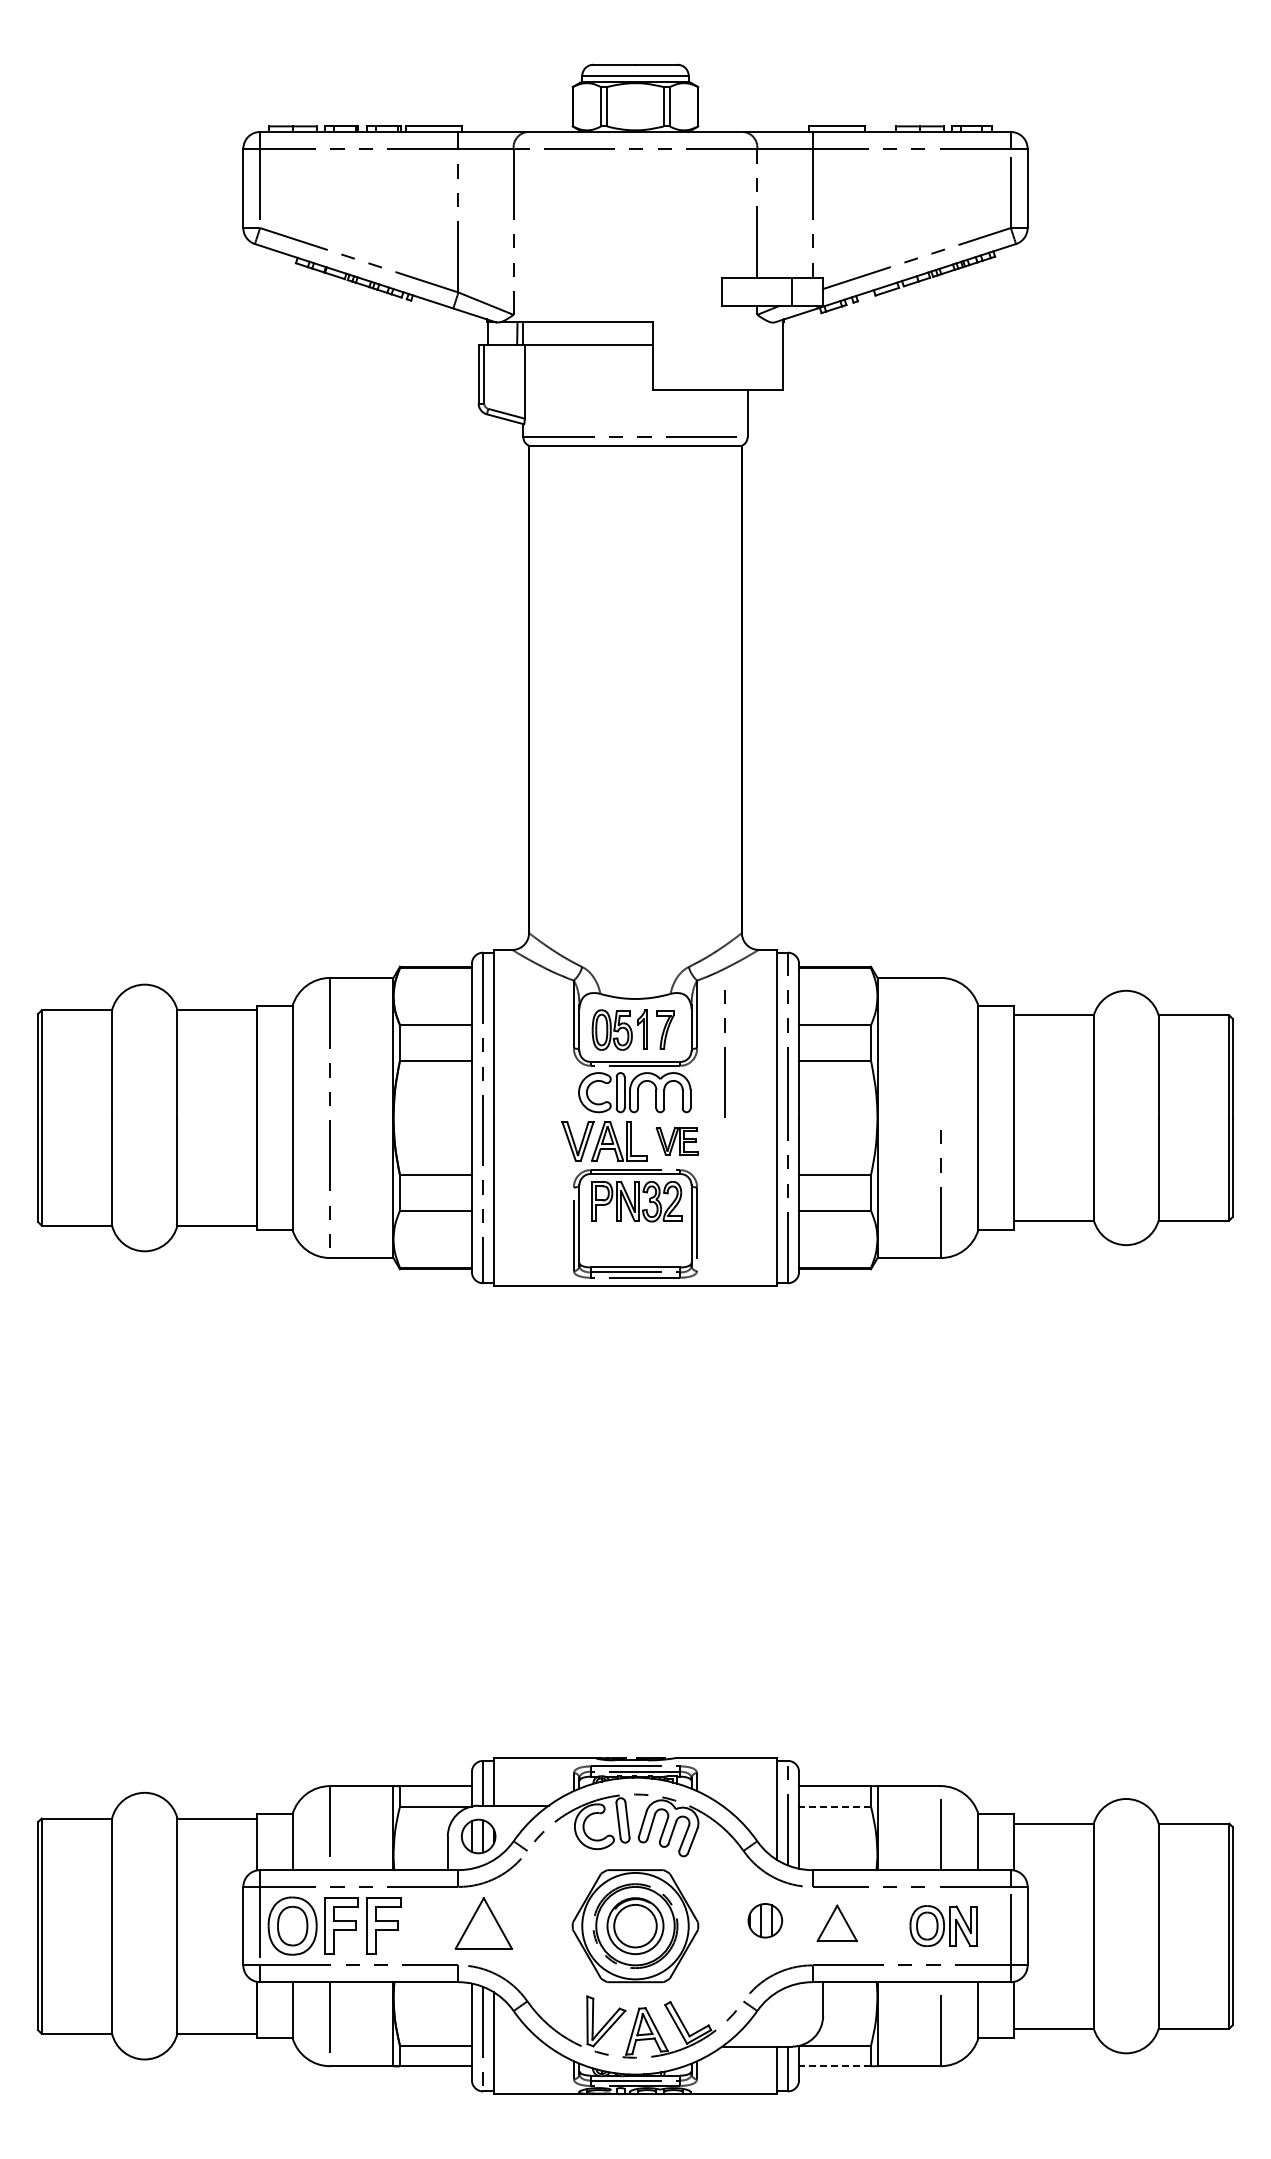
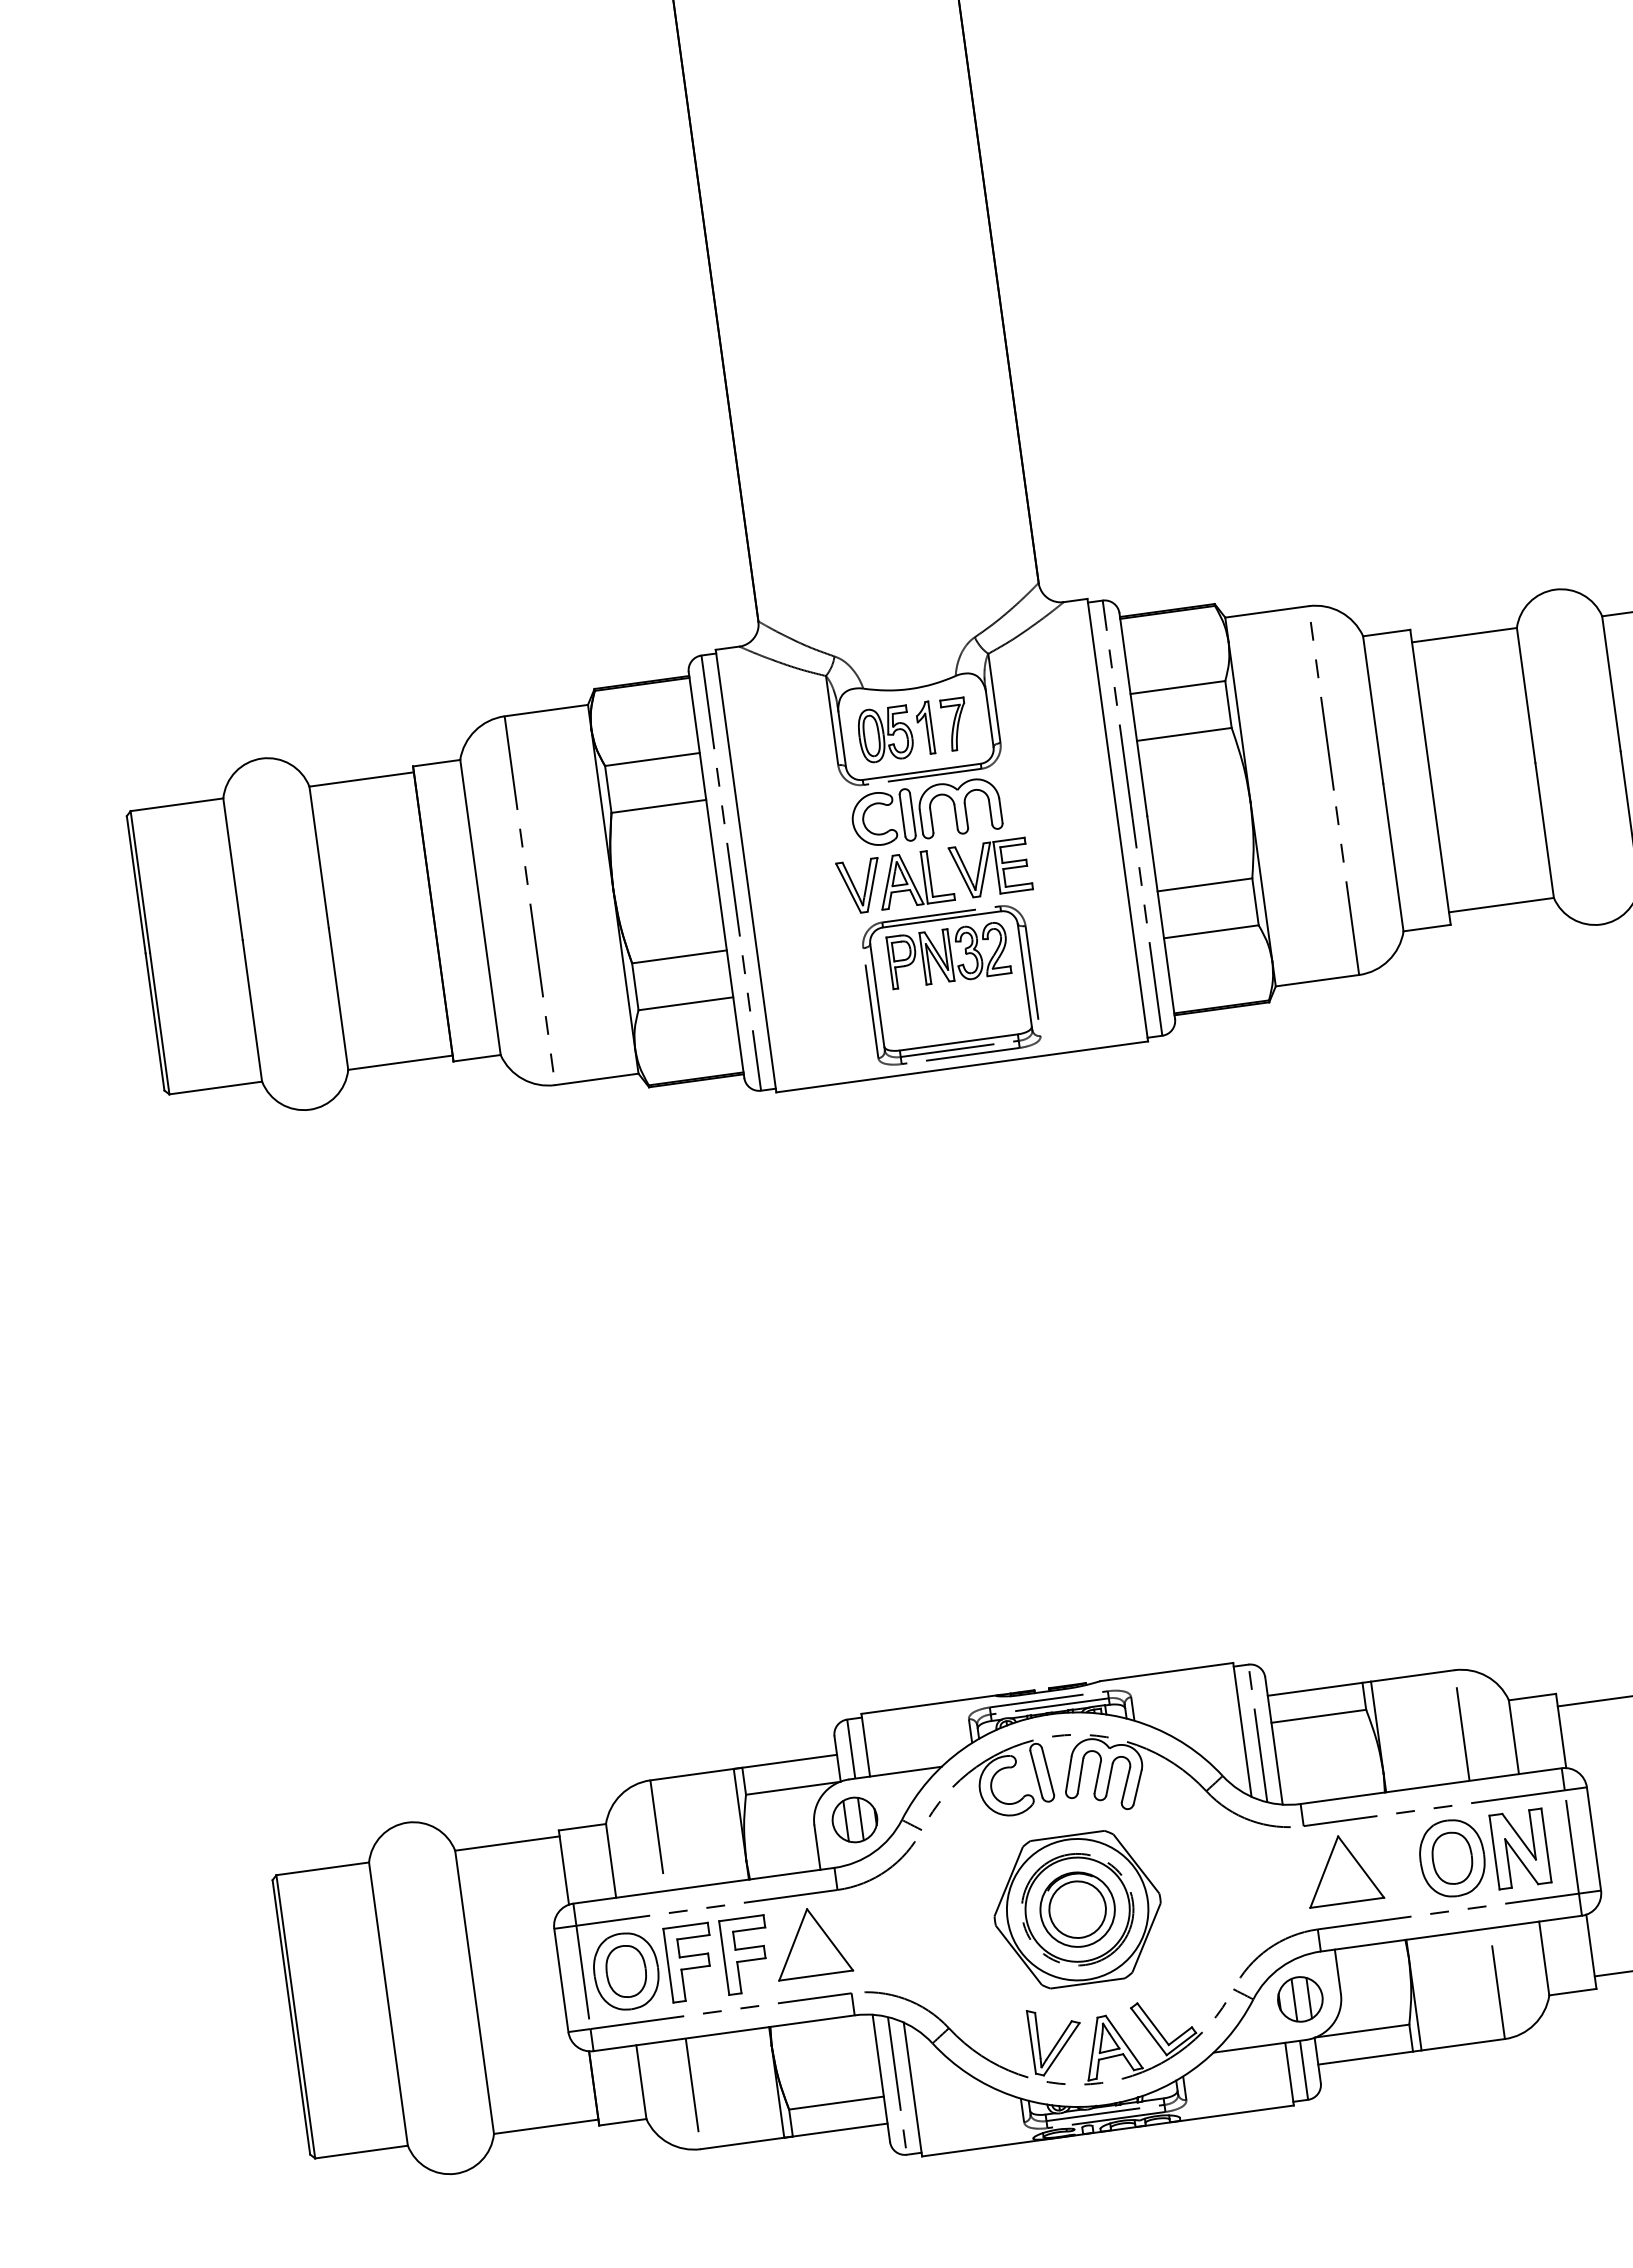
line: (724, 1053) -> (1321, 705), moved
part: (676, 1141) -> (990, 869), size x1.43
line: (835, 1806) -> (1319, 1716), dashed -> solid
part: (765, 1920) -> (1300, 1999), moved
part: (483, 1923) -> (811, 1942), moved
part: (837, 1923) -> (1343, 1869), size x1.43
part: (943, 1925) -> (1483, 1853), size x1.43
line: (835, 2066) -> (1366, 2058), dashed -> solid

